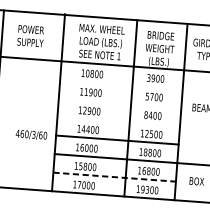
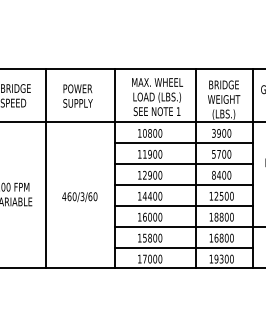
line: (121, 84) -> (183, 142), added
line: (119, 102) -> (183, 163), added
line: (118, 121) -> (183, 184), added
text: (31, 135) -> (79, 197), moved
line: (115, 177) -> (184, 247), dashed -> solid

